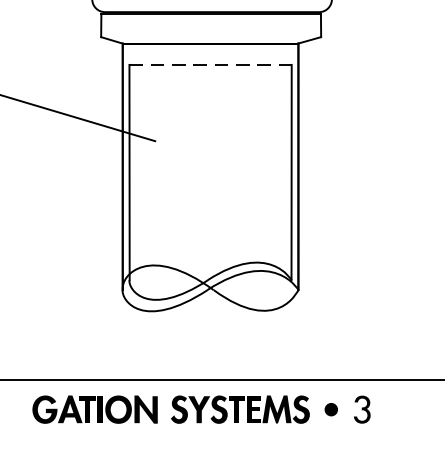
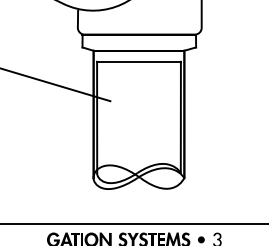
line: (209, 64) -> (138, 61), dashed -> solid

